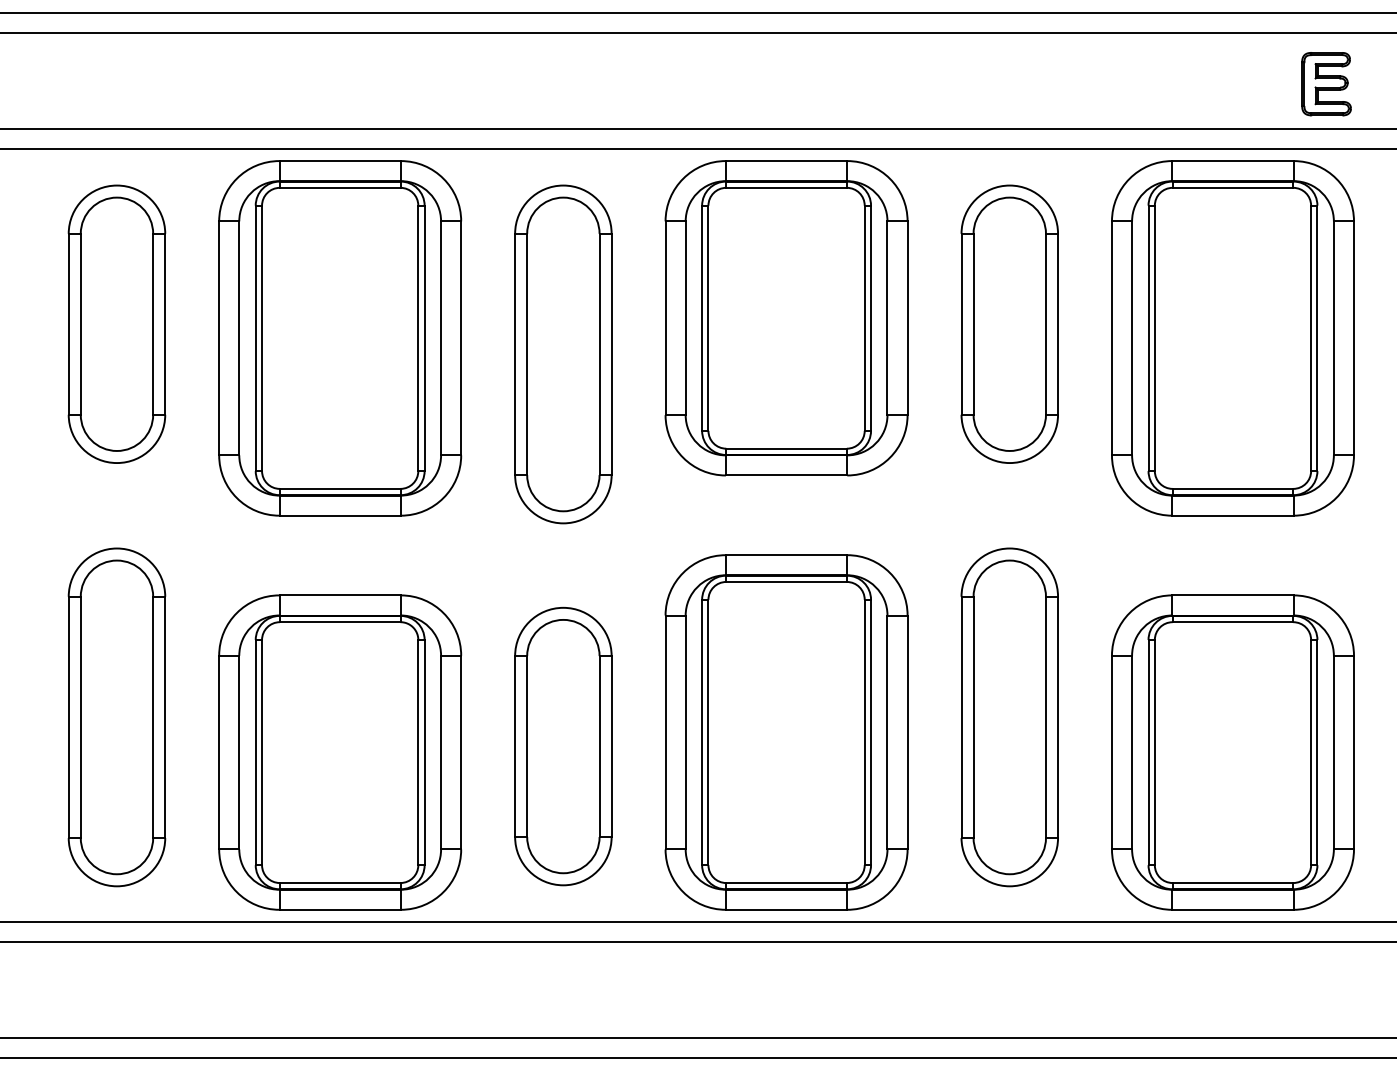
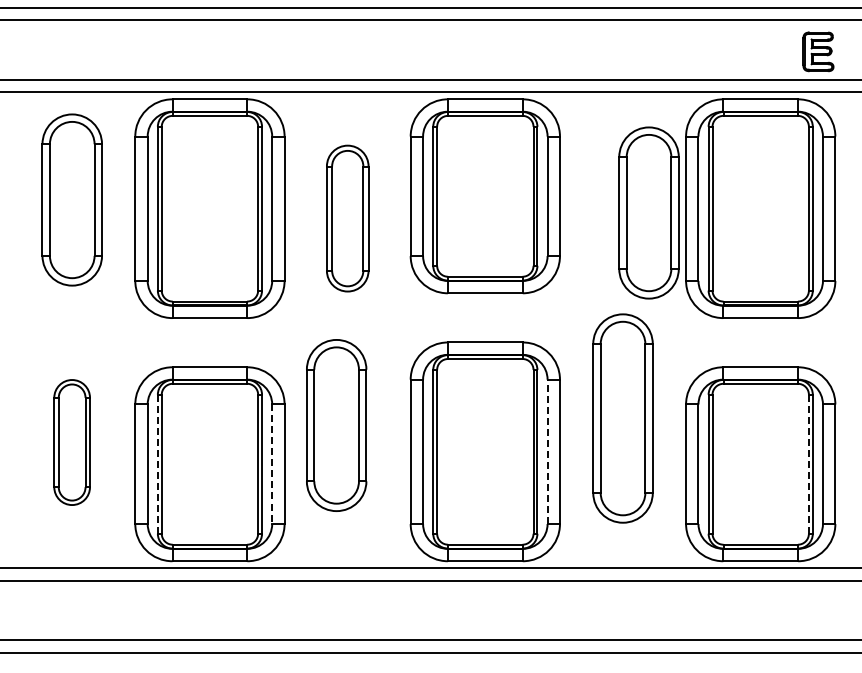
part: (1008, 323) -> (648, 212), moved
part: (563, 354) -> (347, 218), size x0.7
part: (115, 717) -> (71, 442), size x0.6
part: (1008, 717) -> (622, 418), moved
line: (887, 731) -> (547, 451), solid -> dashed
part: (563, 746) -> (336, 425), moved
line: (255, 751) -> (157, 463), solid -> dashed
line: (441, 752) -> (272, 464), solid -> dashed
line: (1310, 752) -> (808, 464), solid -> dashed

